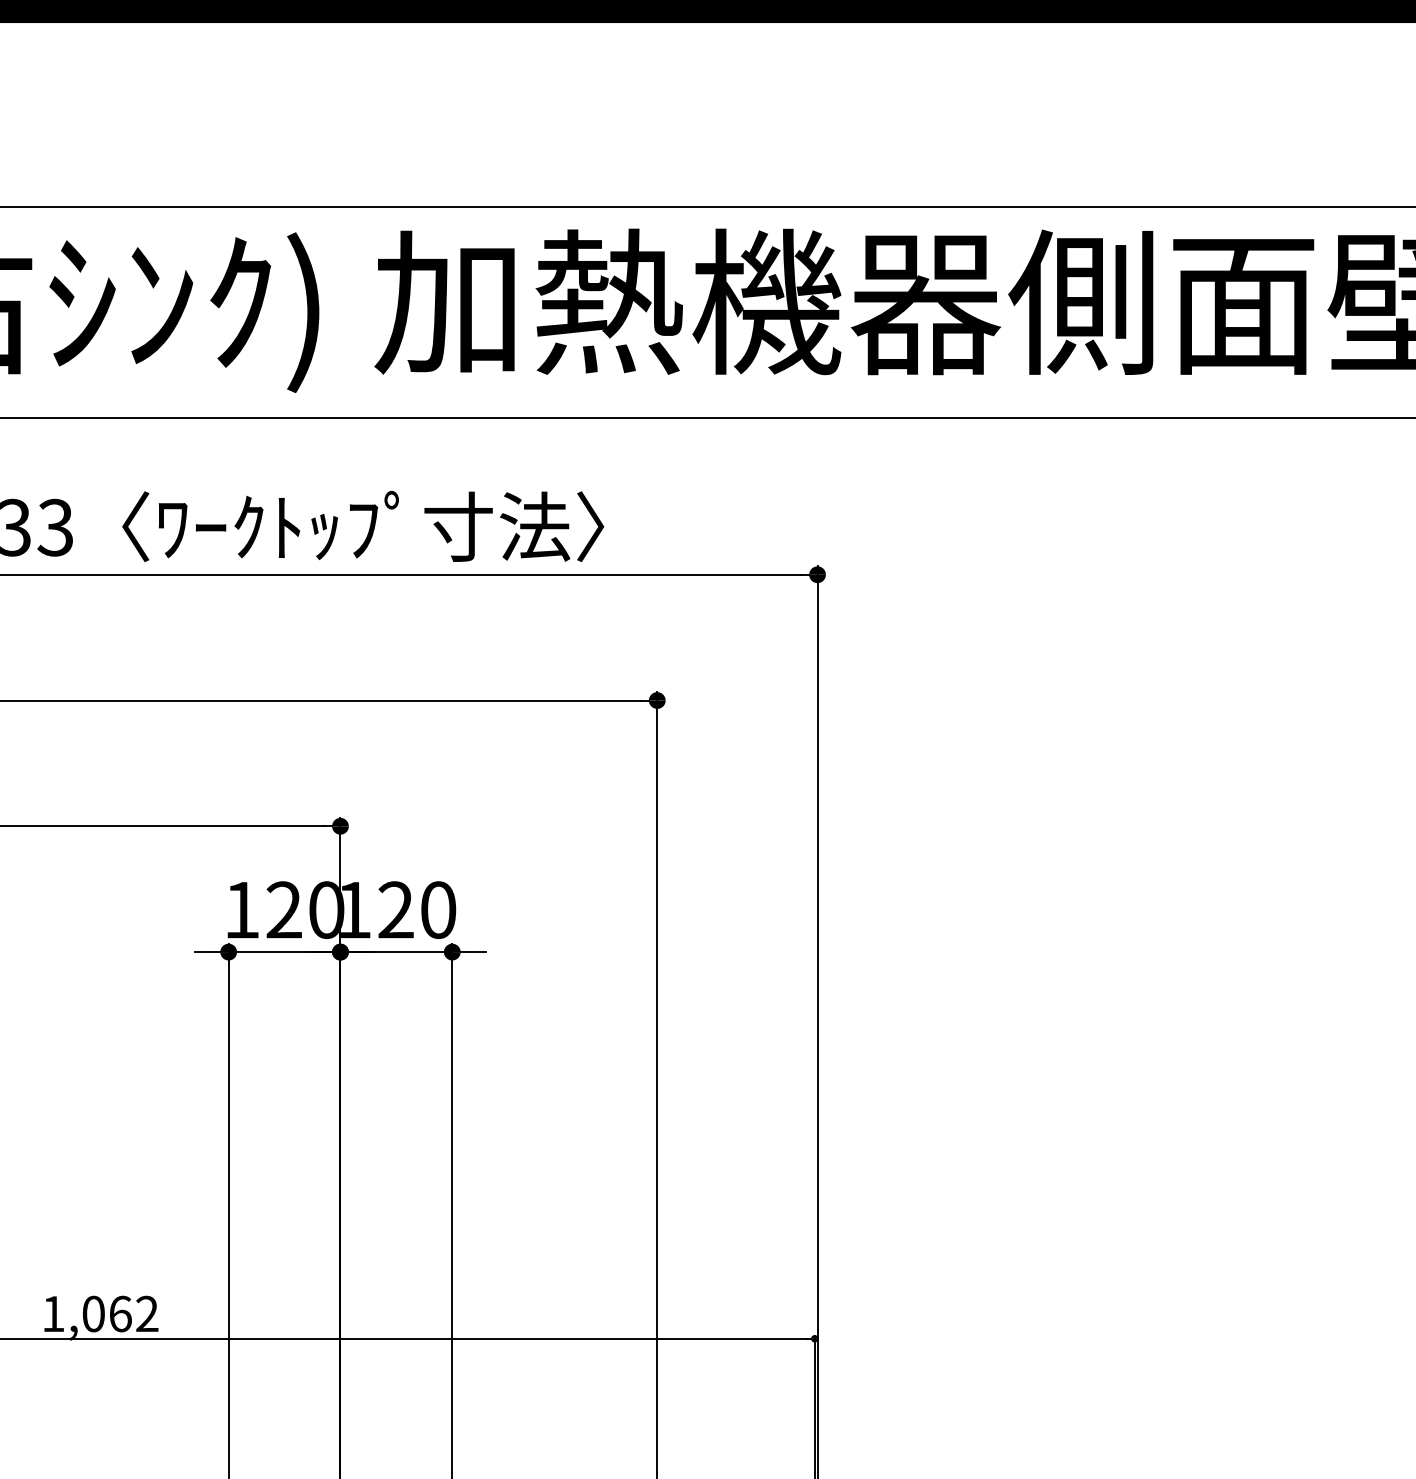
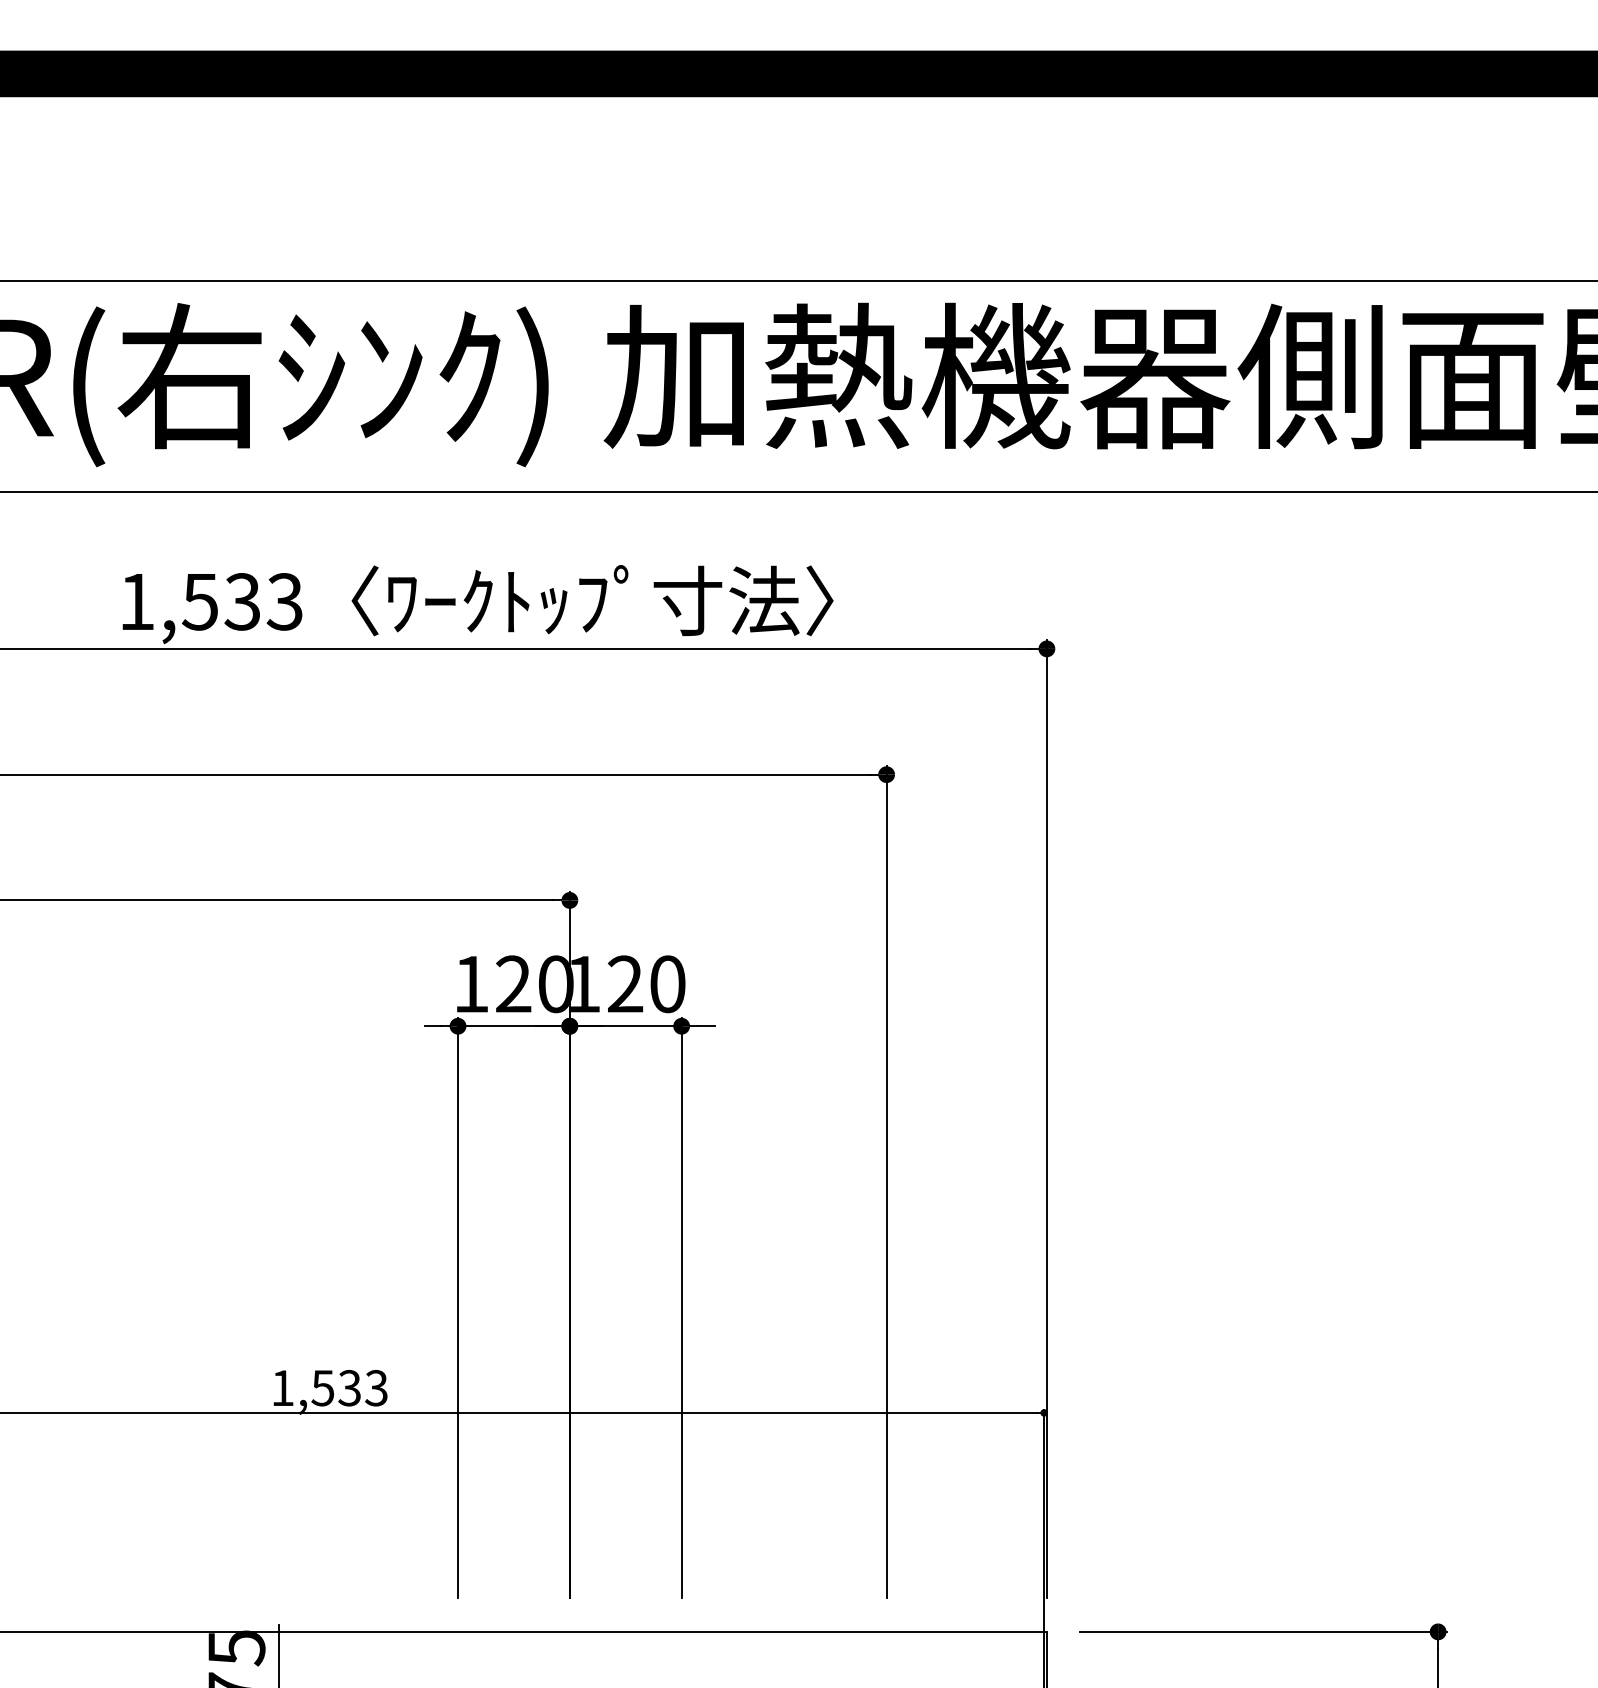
text: (120, 1314) -> (349, 1388), 1,062 -> 1,533

